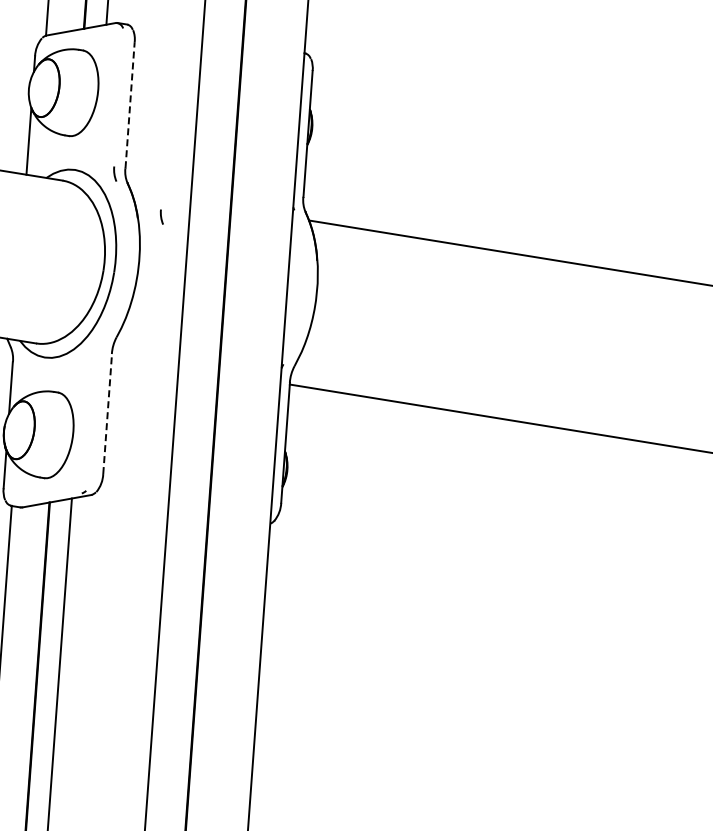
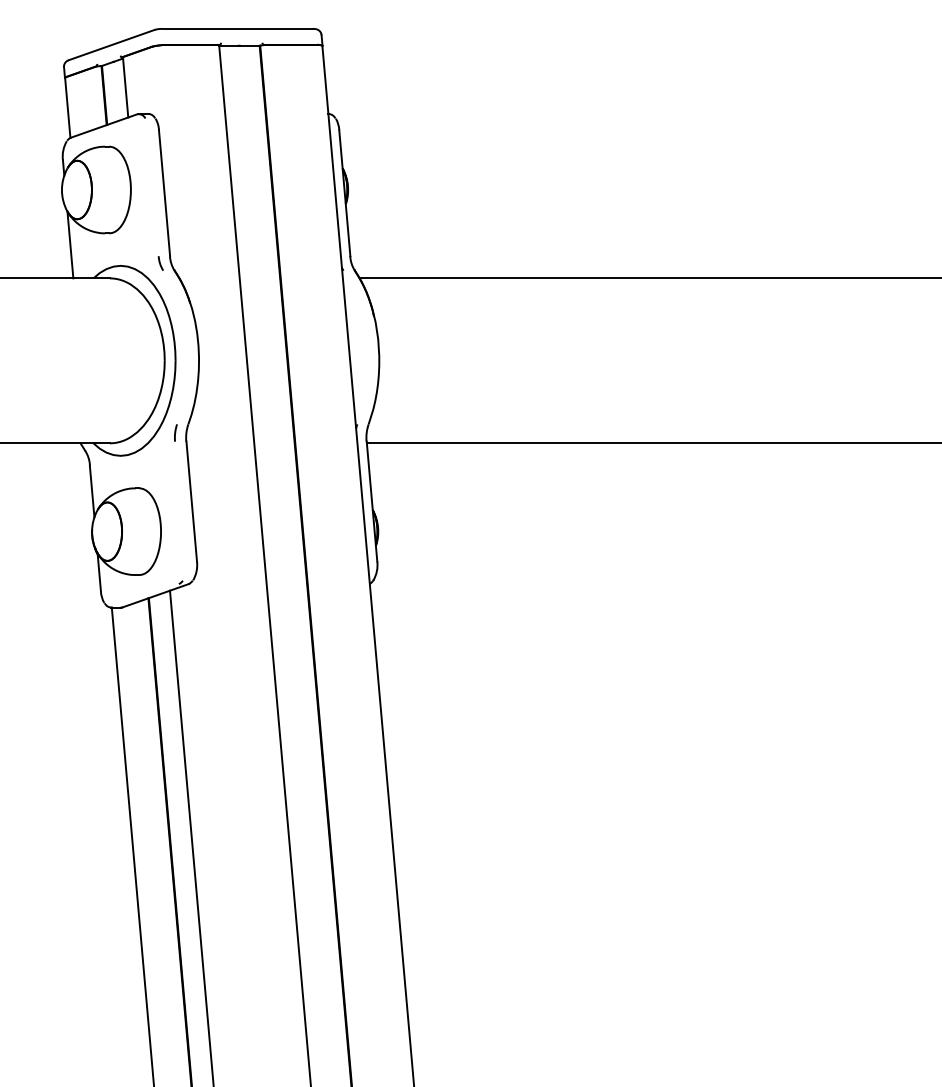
line: (130, 104) -> (164, 192), dashed -> solid
line: (161, 217) -> (213, 298), removed
line: (102, 343) -> (175, 432), added
line: (107, 413) -> (191, 501), dashed -> solid

